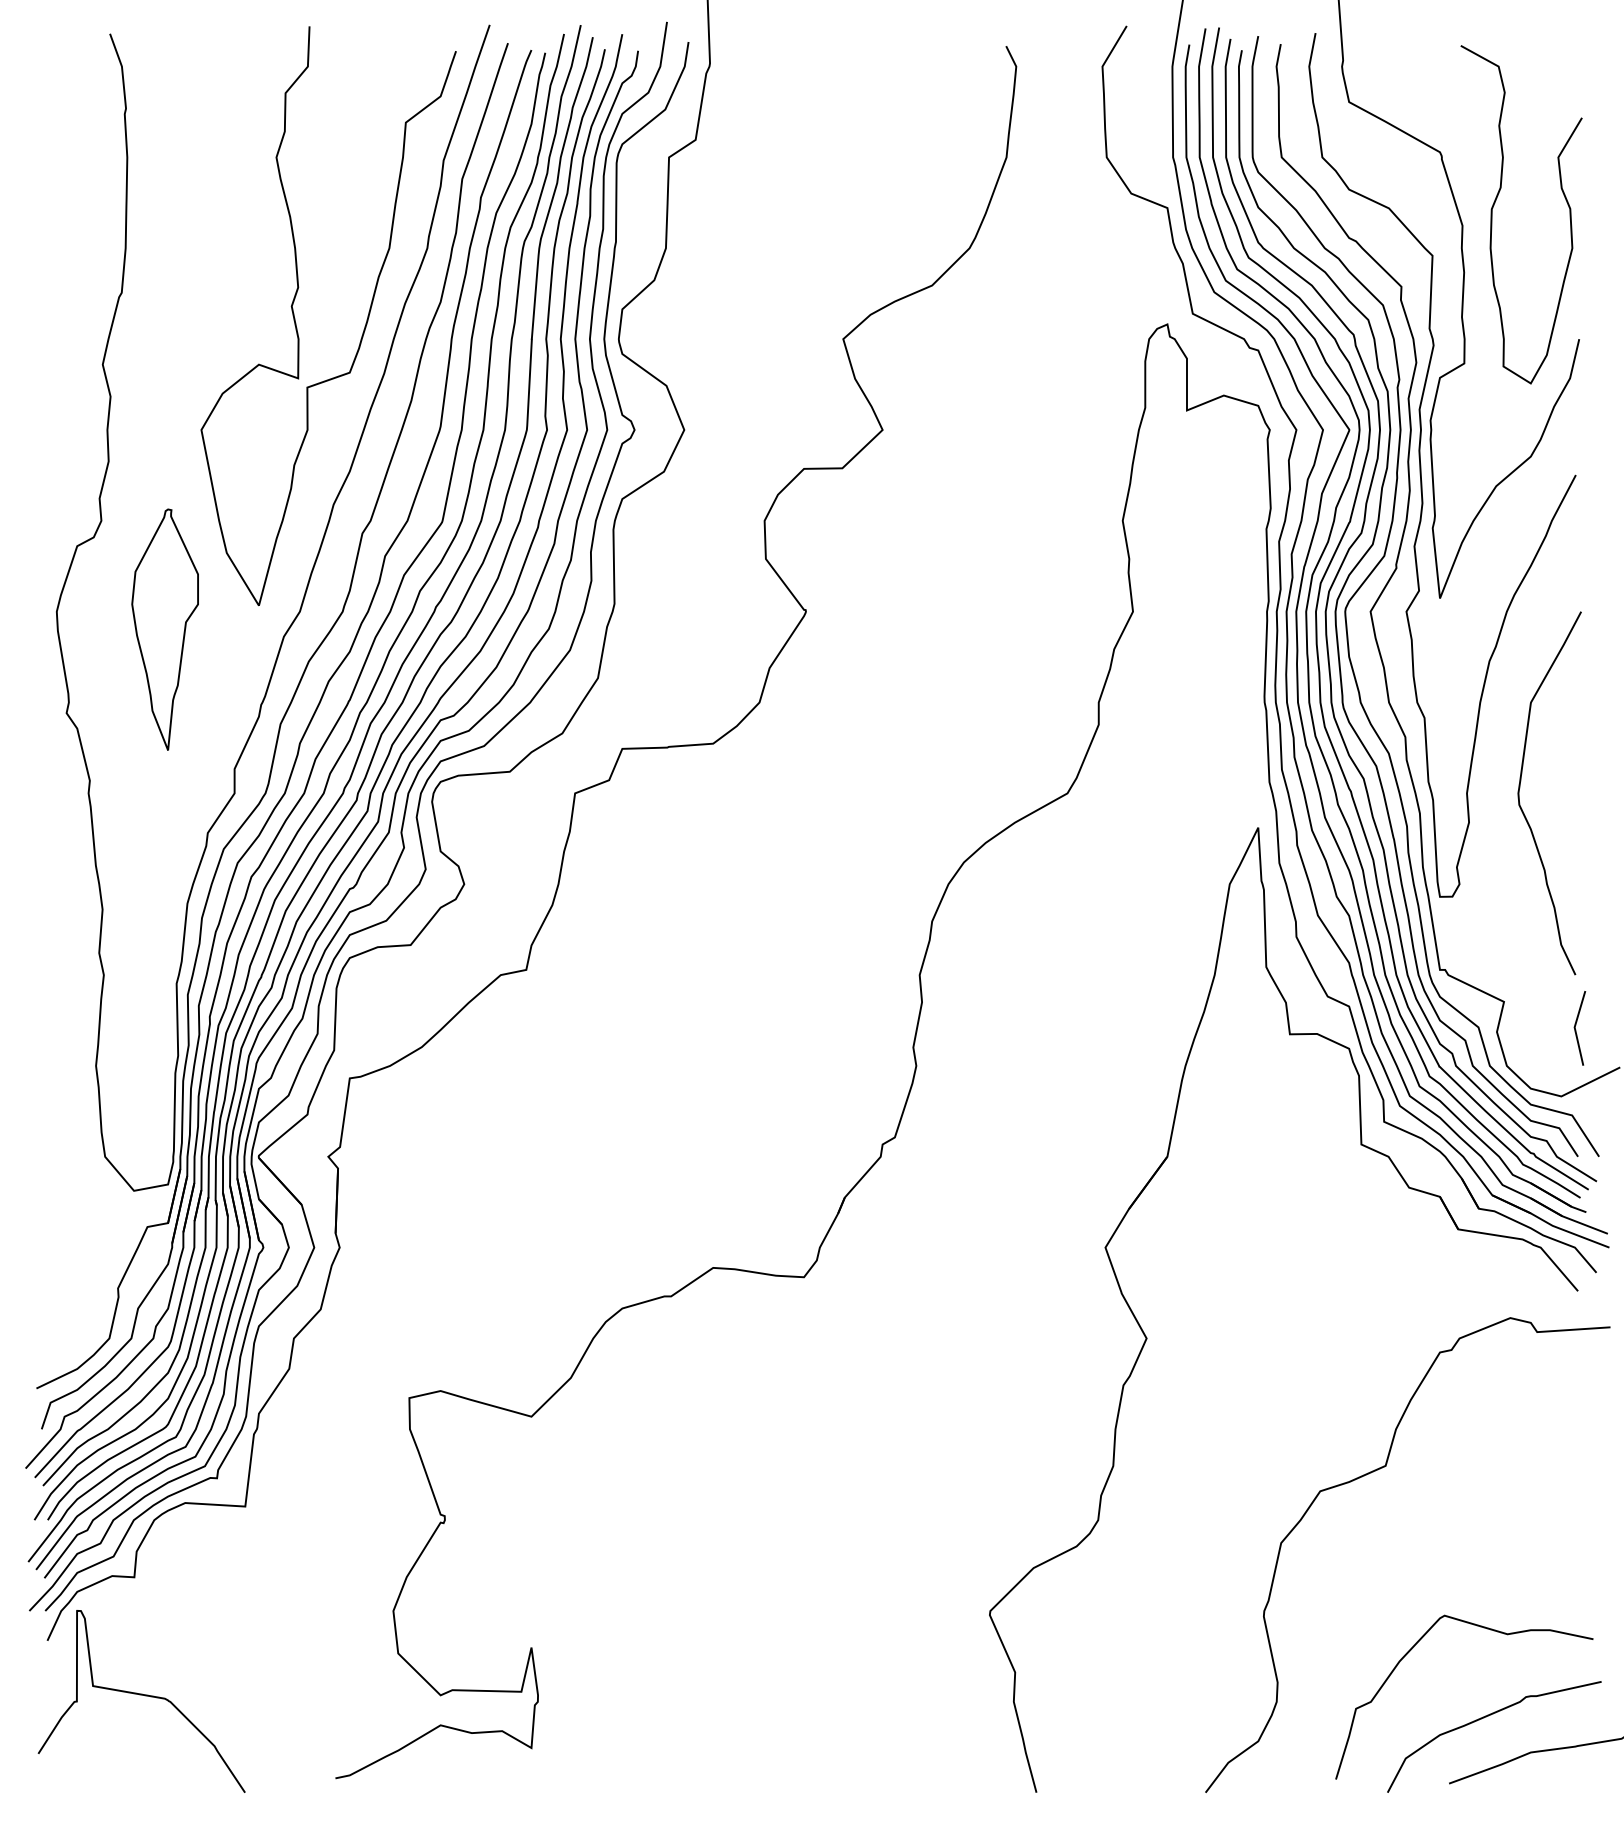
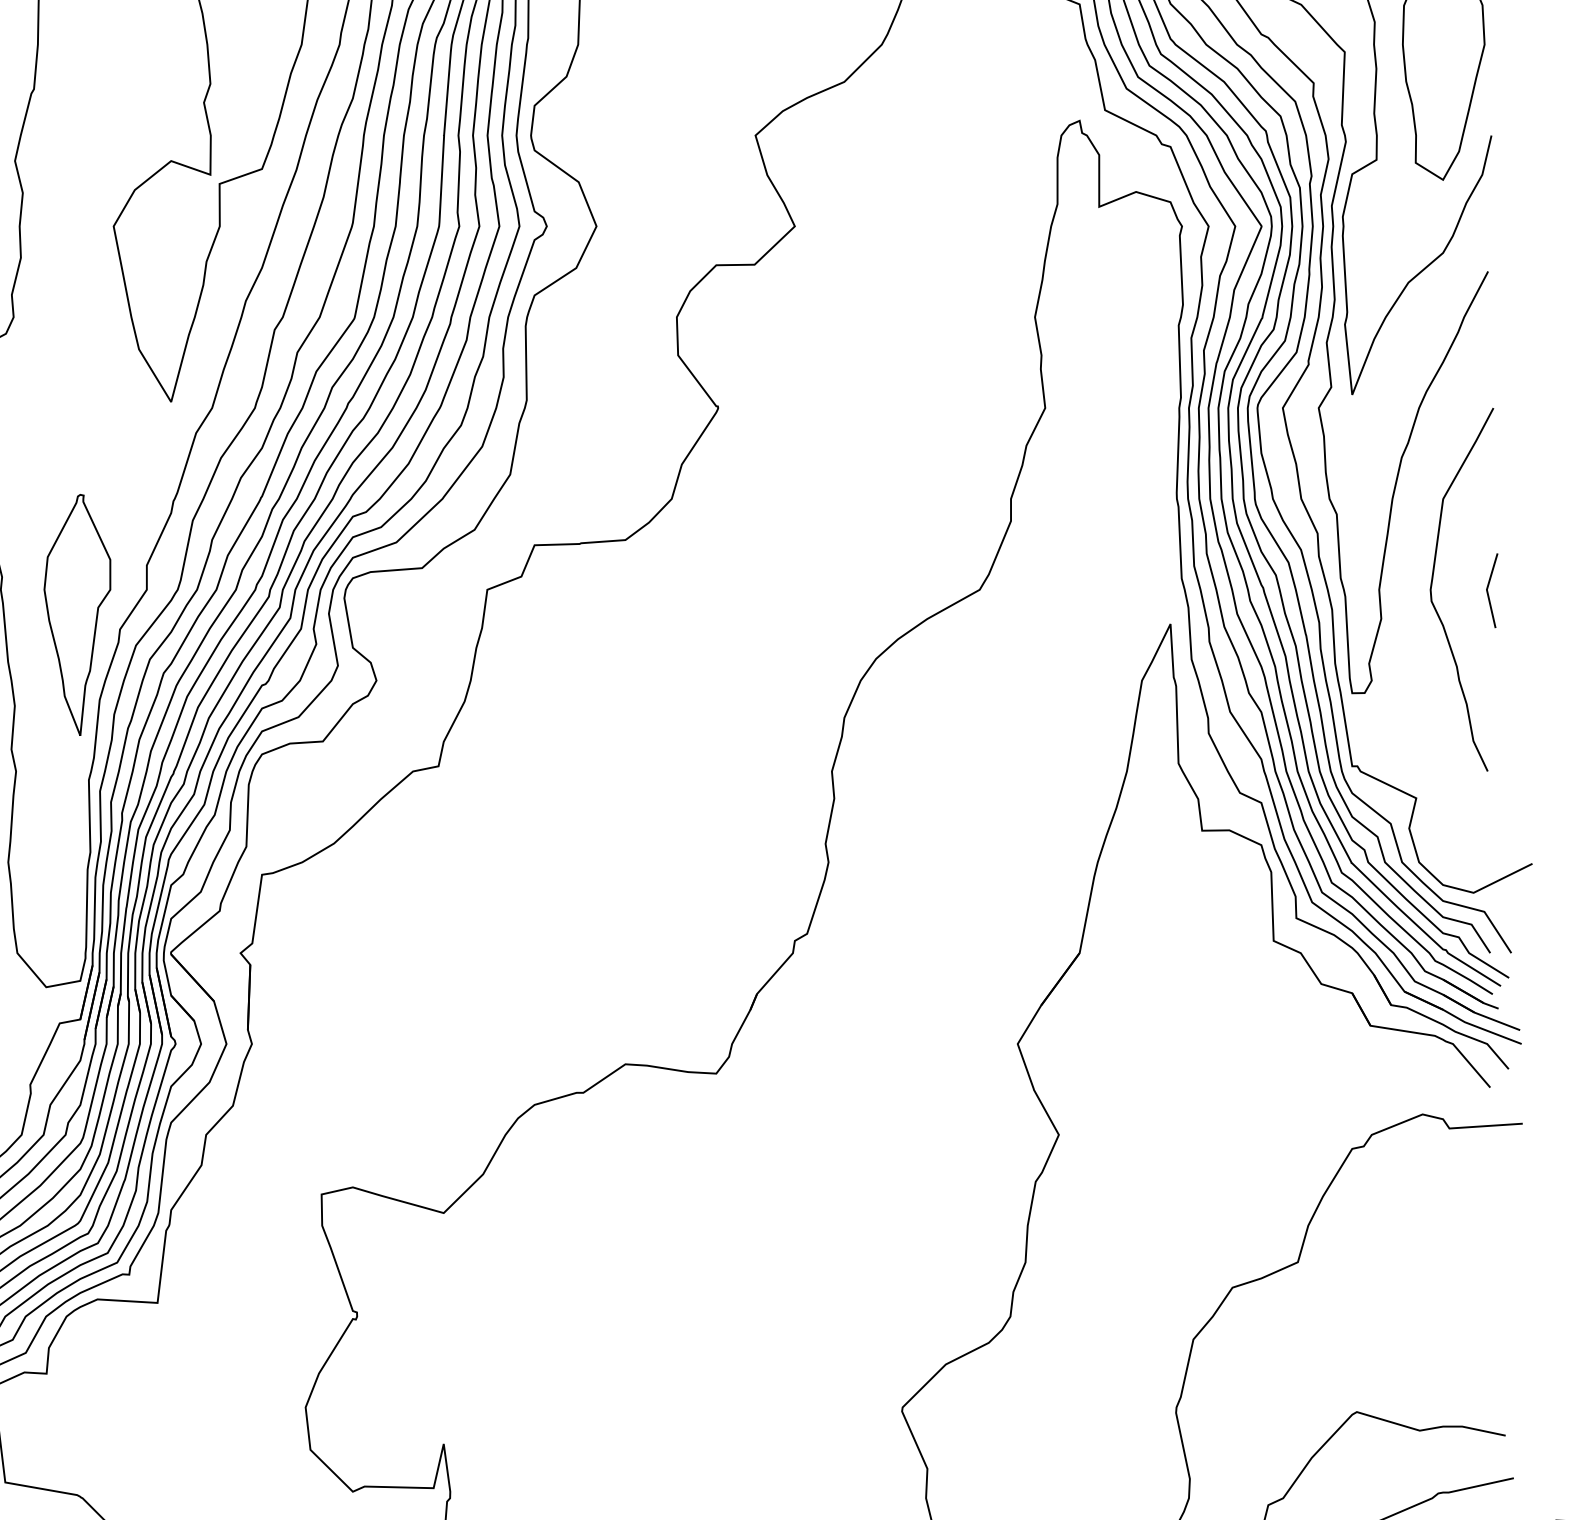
part: (164, 629) -> (76, 614), moved
line: (1576, 1030) -> (1488, 592), moved

